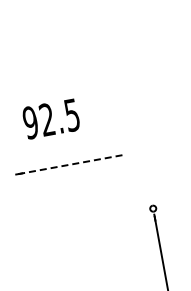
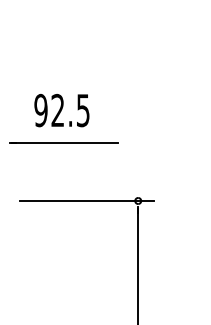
text: (50, 119) -> (61, 110), moved
line: (70, 164) -> (64, 142), dashed -> solid
line: (102, 217) -> (86, 200), added

